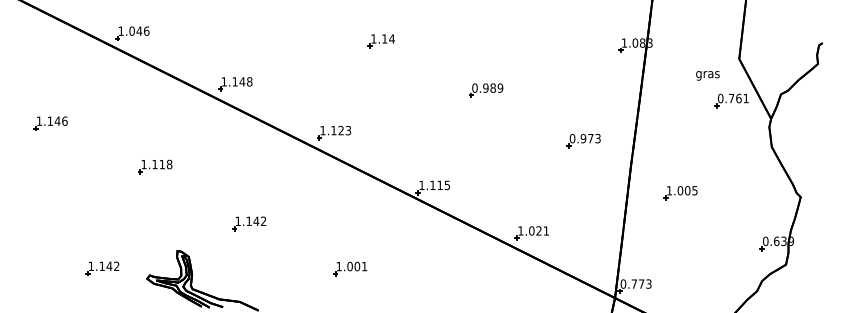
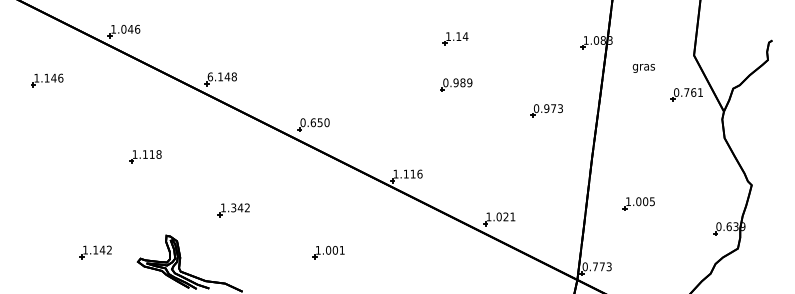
part: (380, 41) -> (454, 39), moved
text: (707, 75) -> (643, 68), moved
text: (224, 81) -> (210, 76), 1.148 -> 6.148
part: (50, 123) -> (47, 80), moved
text: (335, 130) -> (314, 122), 1.123 -> 0.650
part: (583, 140) -> (546, 110), moved
text: (447, 185) -> (420, 174), 1.115 -> 1.116
part: (680, 193) -> (638, 204), moved
text: (248, 221) -> (233, 208), 1.142 -> 1.342

